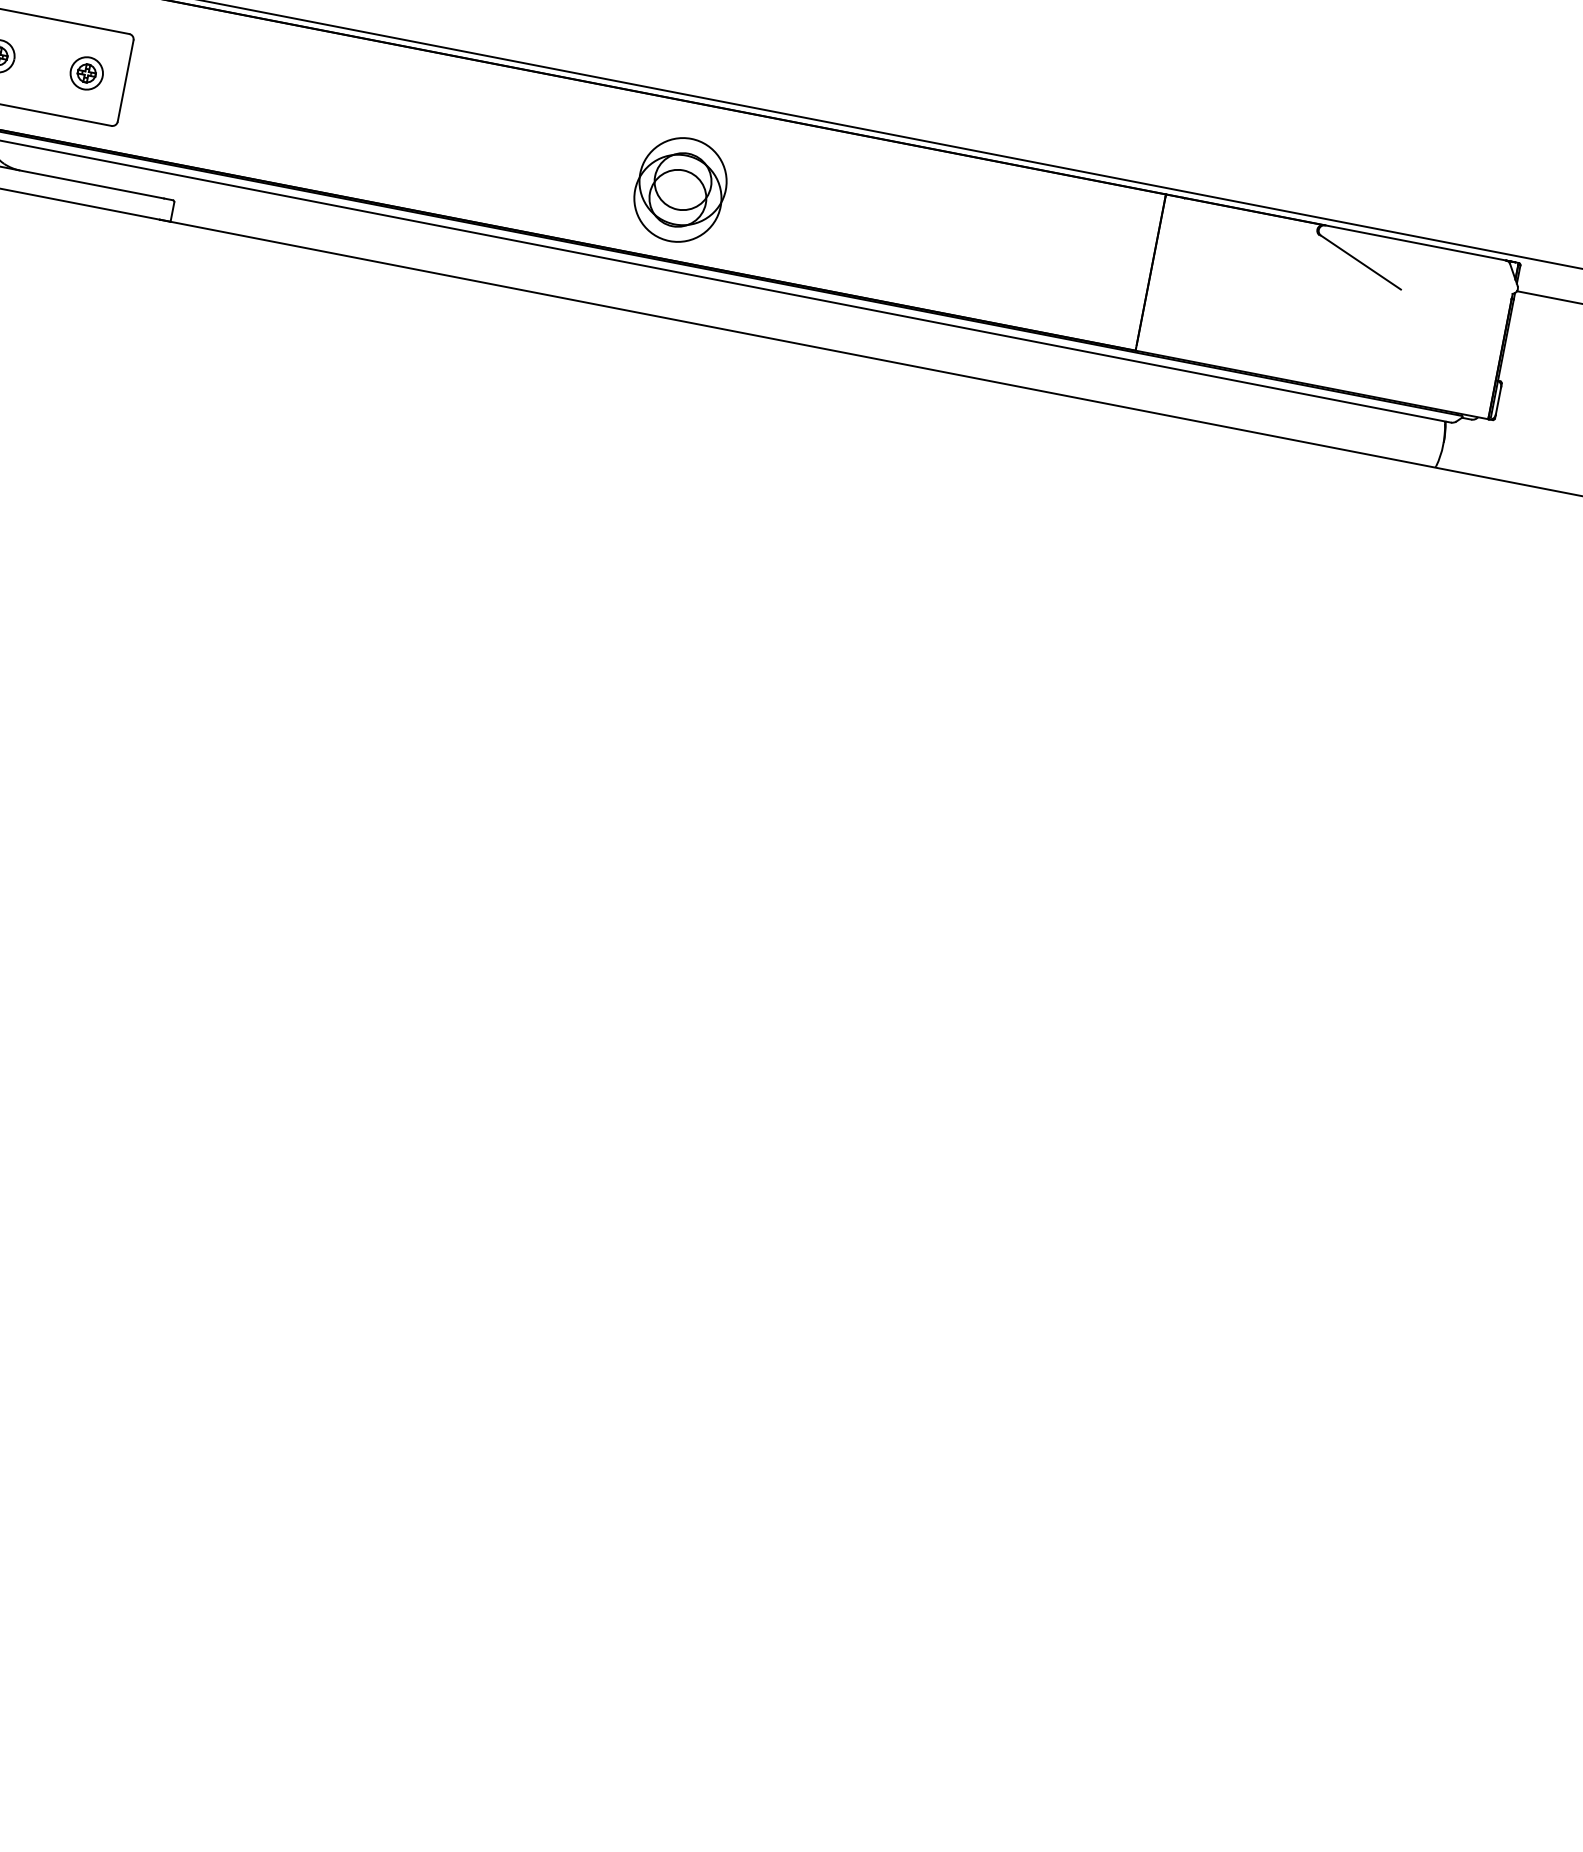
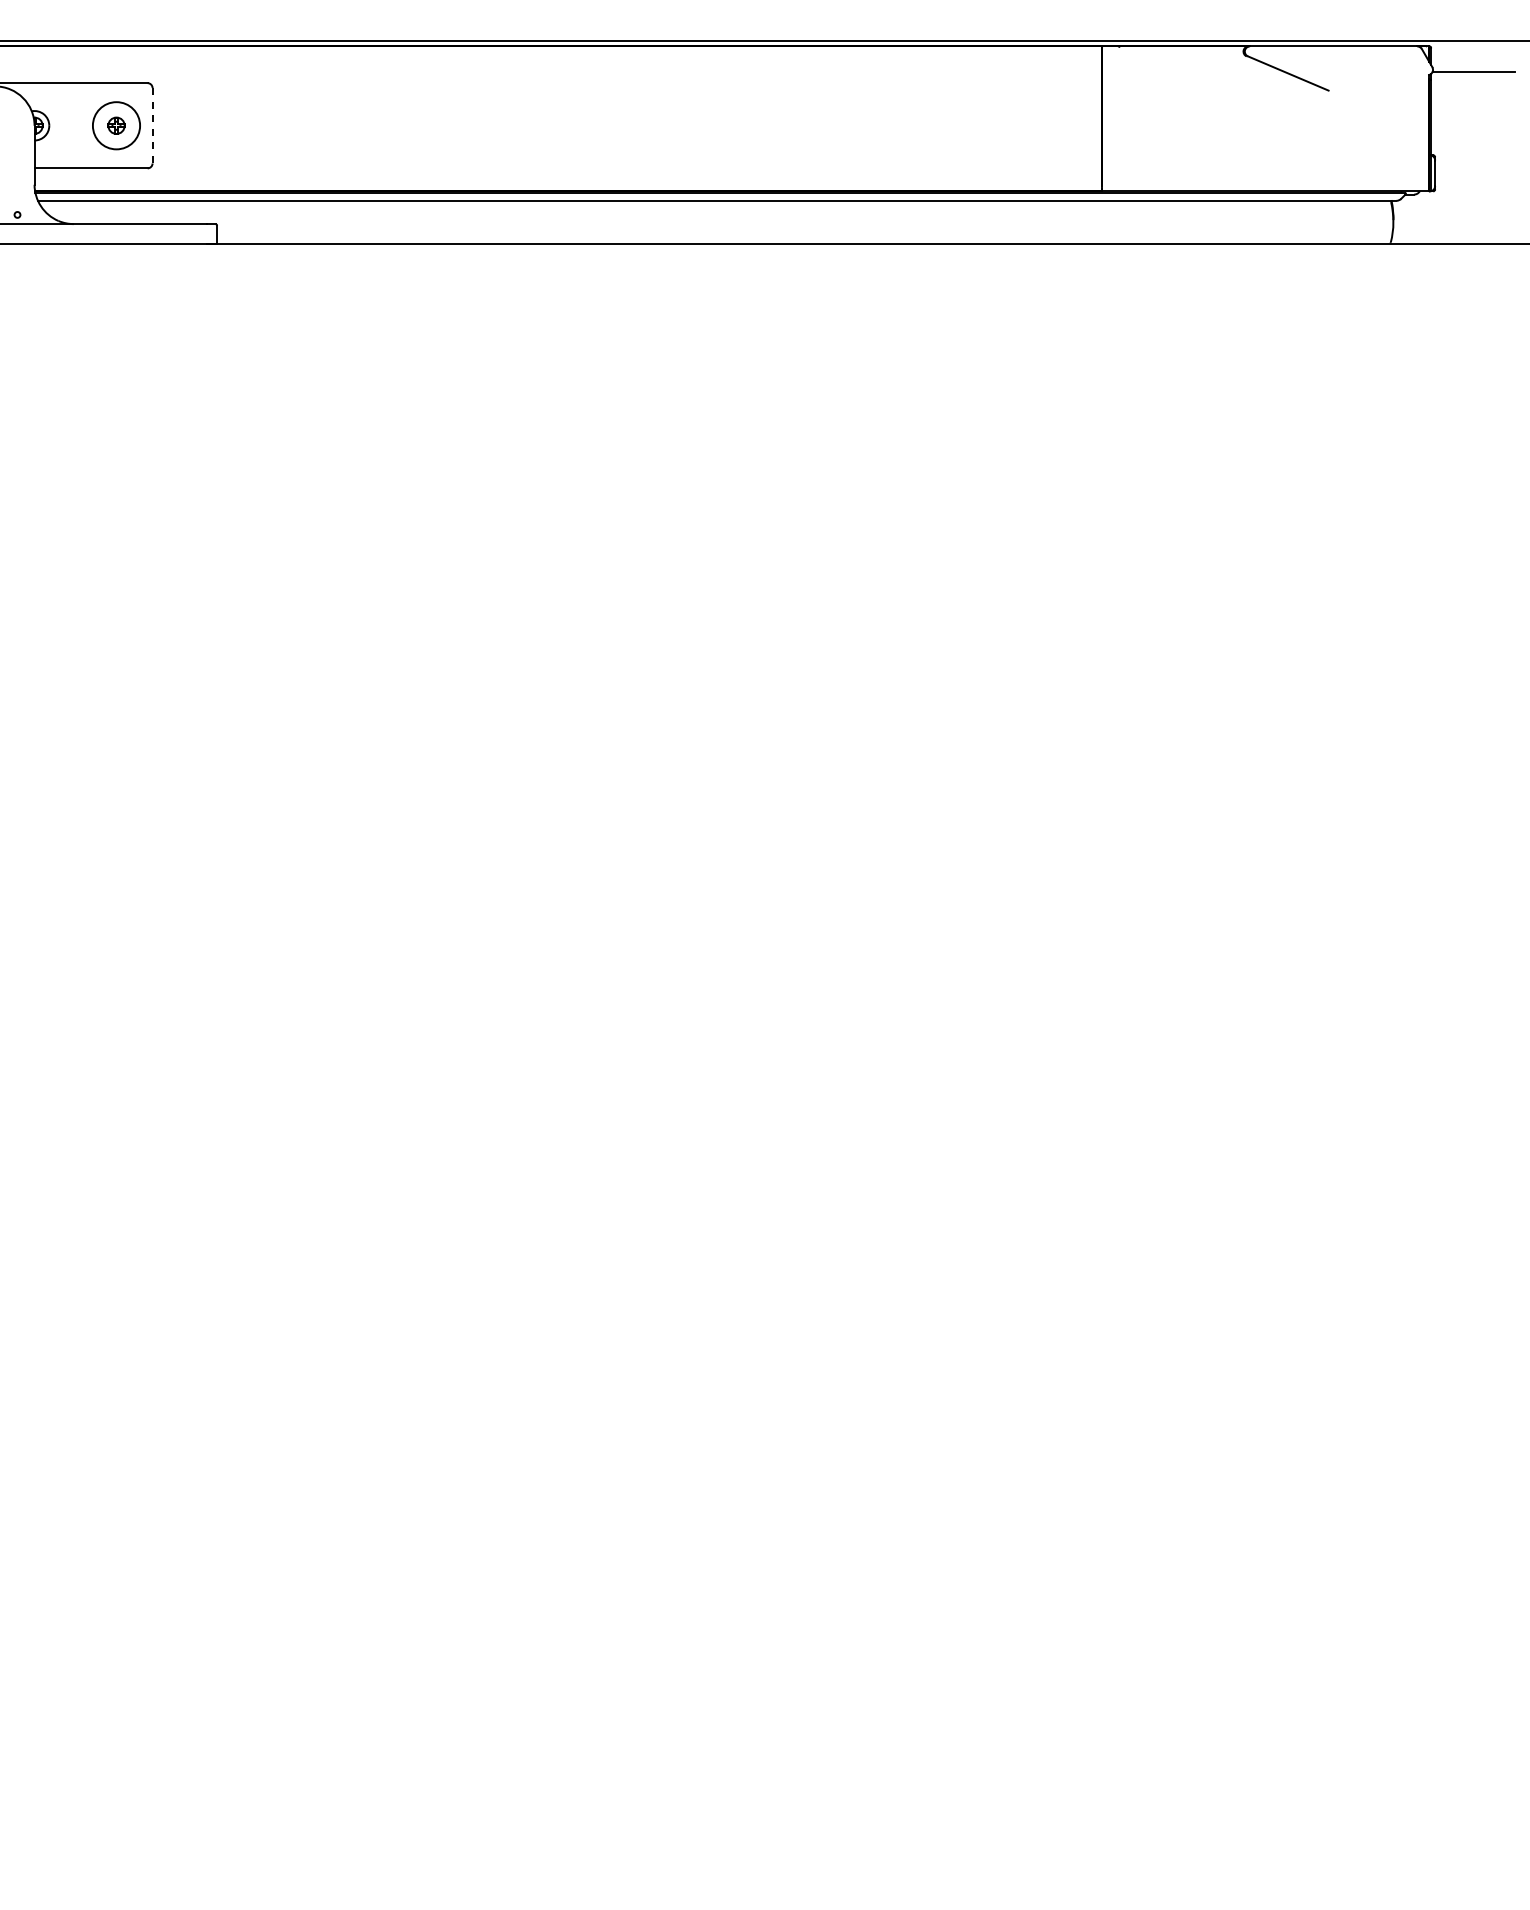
circle: (86, 73) -> (116, 125), size x1.6
line: (125, 80) -> (152, 125), solid -> dashed
part: (680, 189) -> (667, 126), removed

